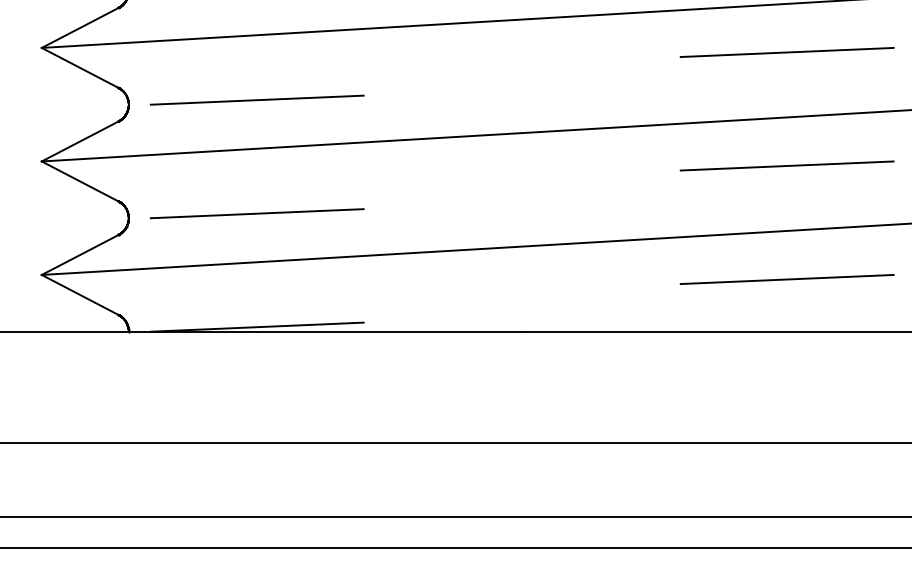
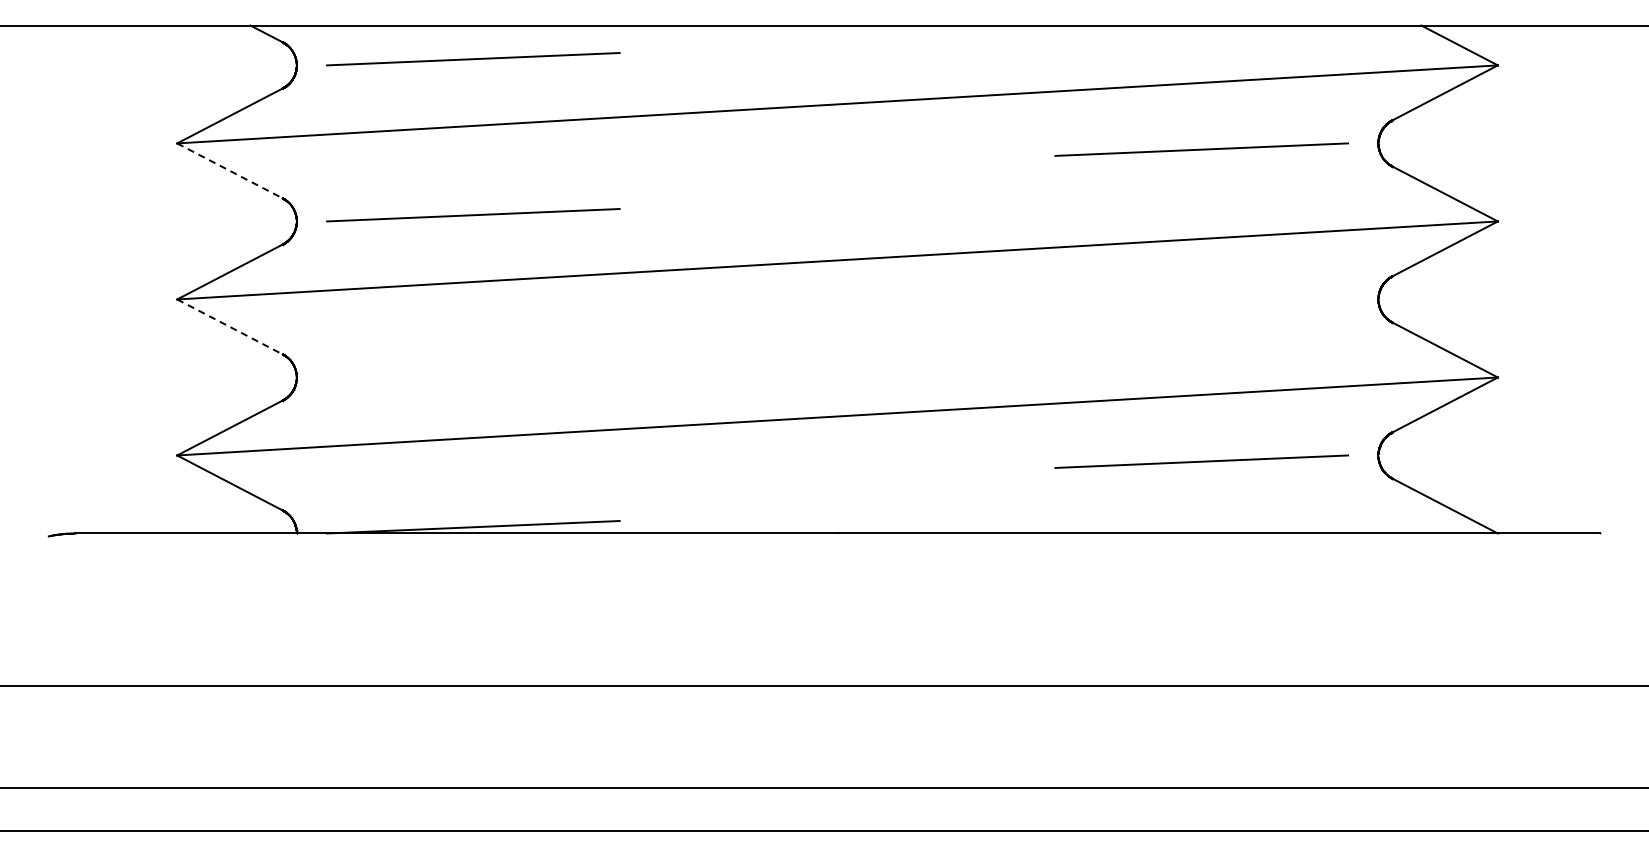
line: (79, 67) -> (229, 170), solid -> dashed
line: (786, 165) -> (1201, 305), removed
line: (79, 181) -> (229, 326), solid -> dashed
line: (257, 213) -> (473, 371), removed

